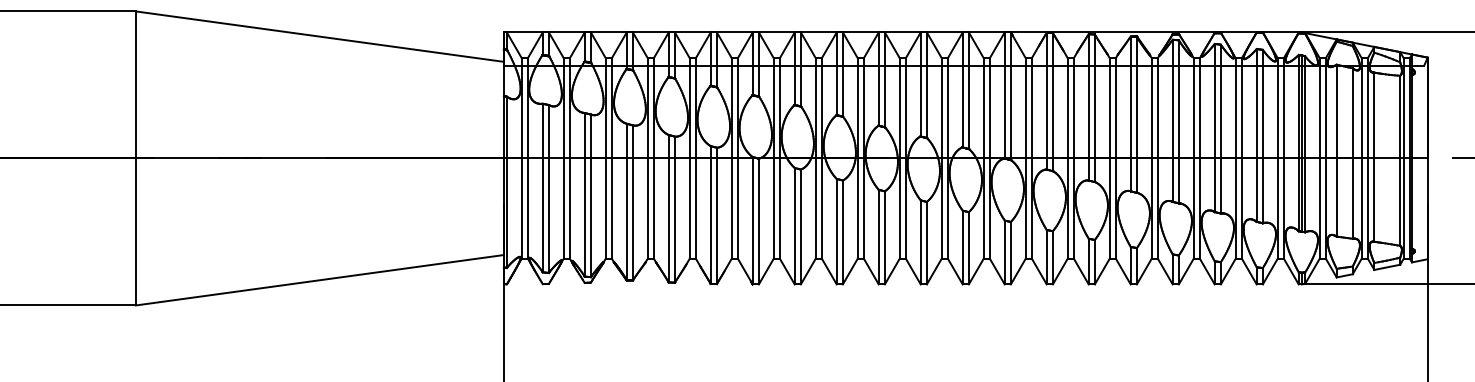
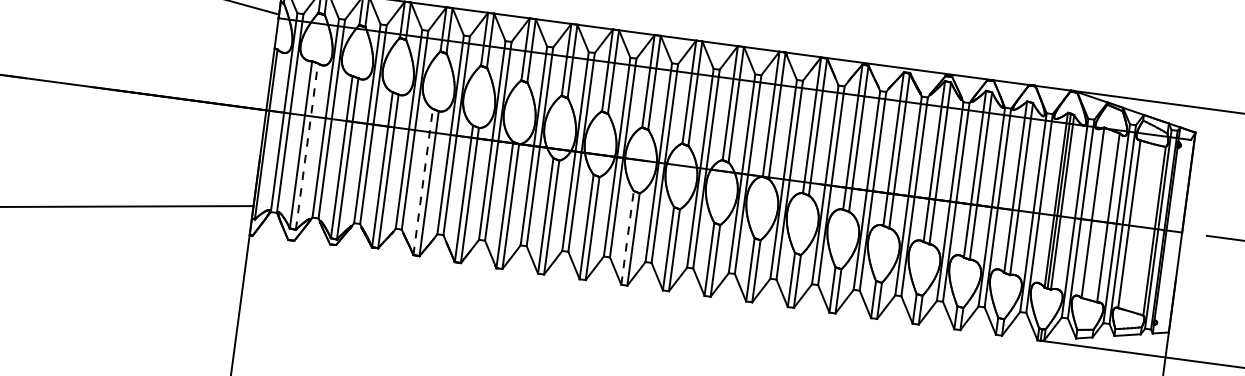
line: (548, 189) -> (306, 147), solid -> dashed
line: (668, 208) -> (422, 181), solid -> dashed
line: (878, 236) -> (627, 237), solid -> dashed

